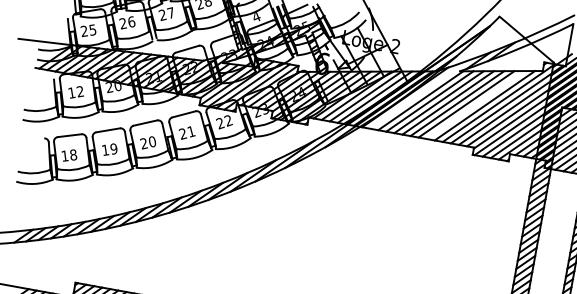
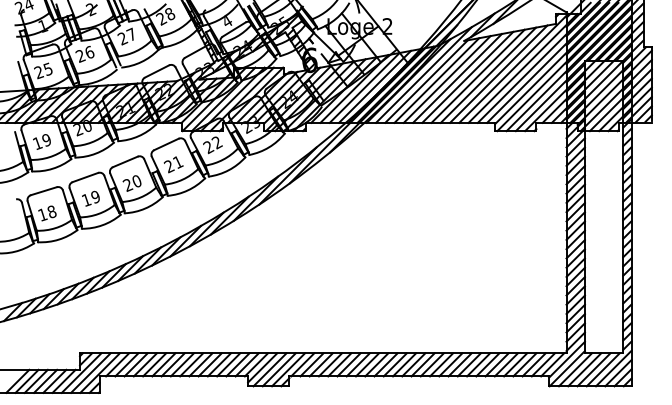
text: (80, 91) -> (46, 140), 12 -> 19
line: (419, 94) -> (423, 74), added
line: (475, 104) -> (488, 74), added

